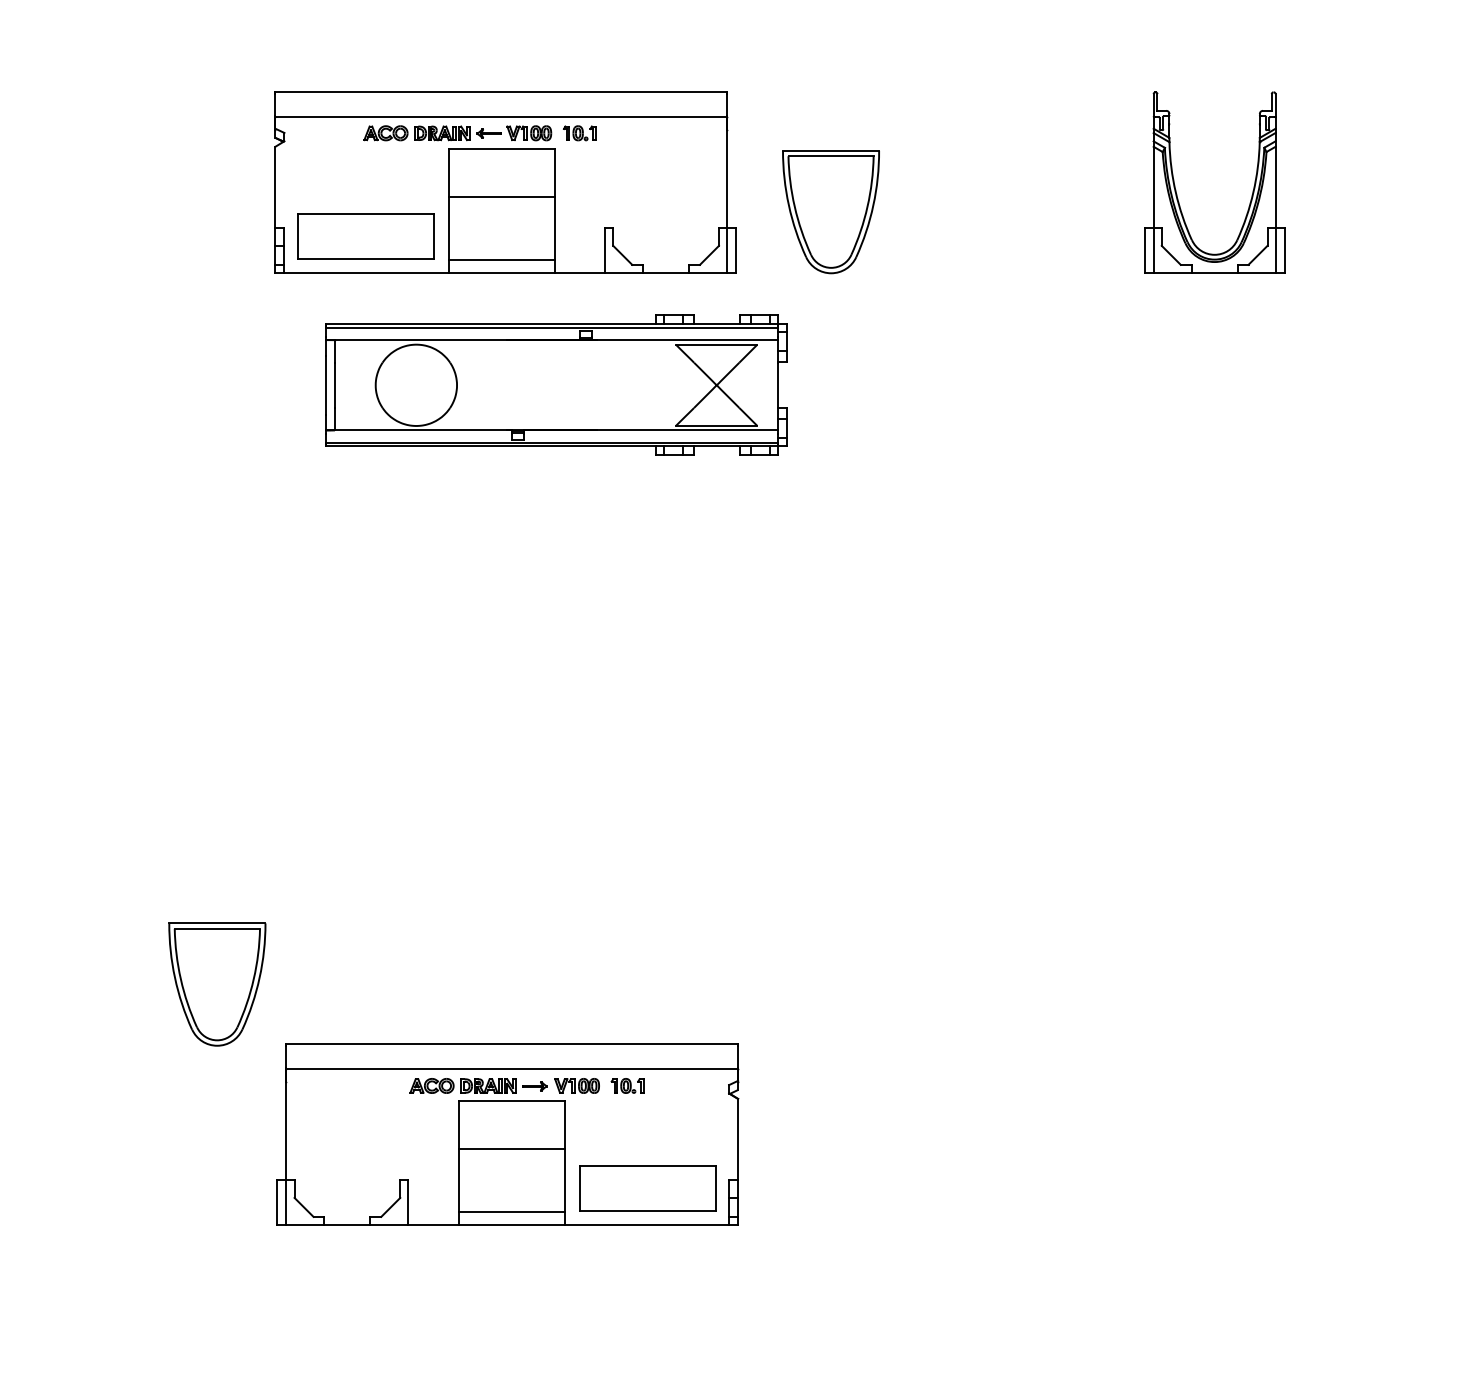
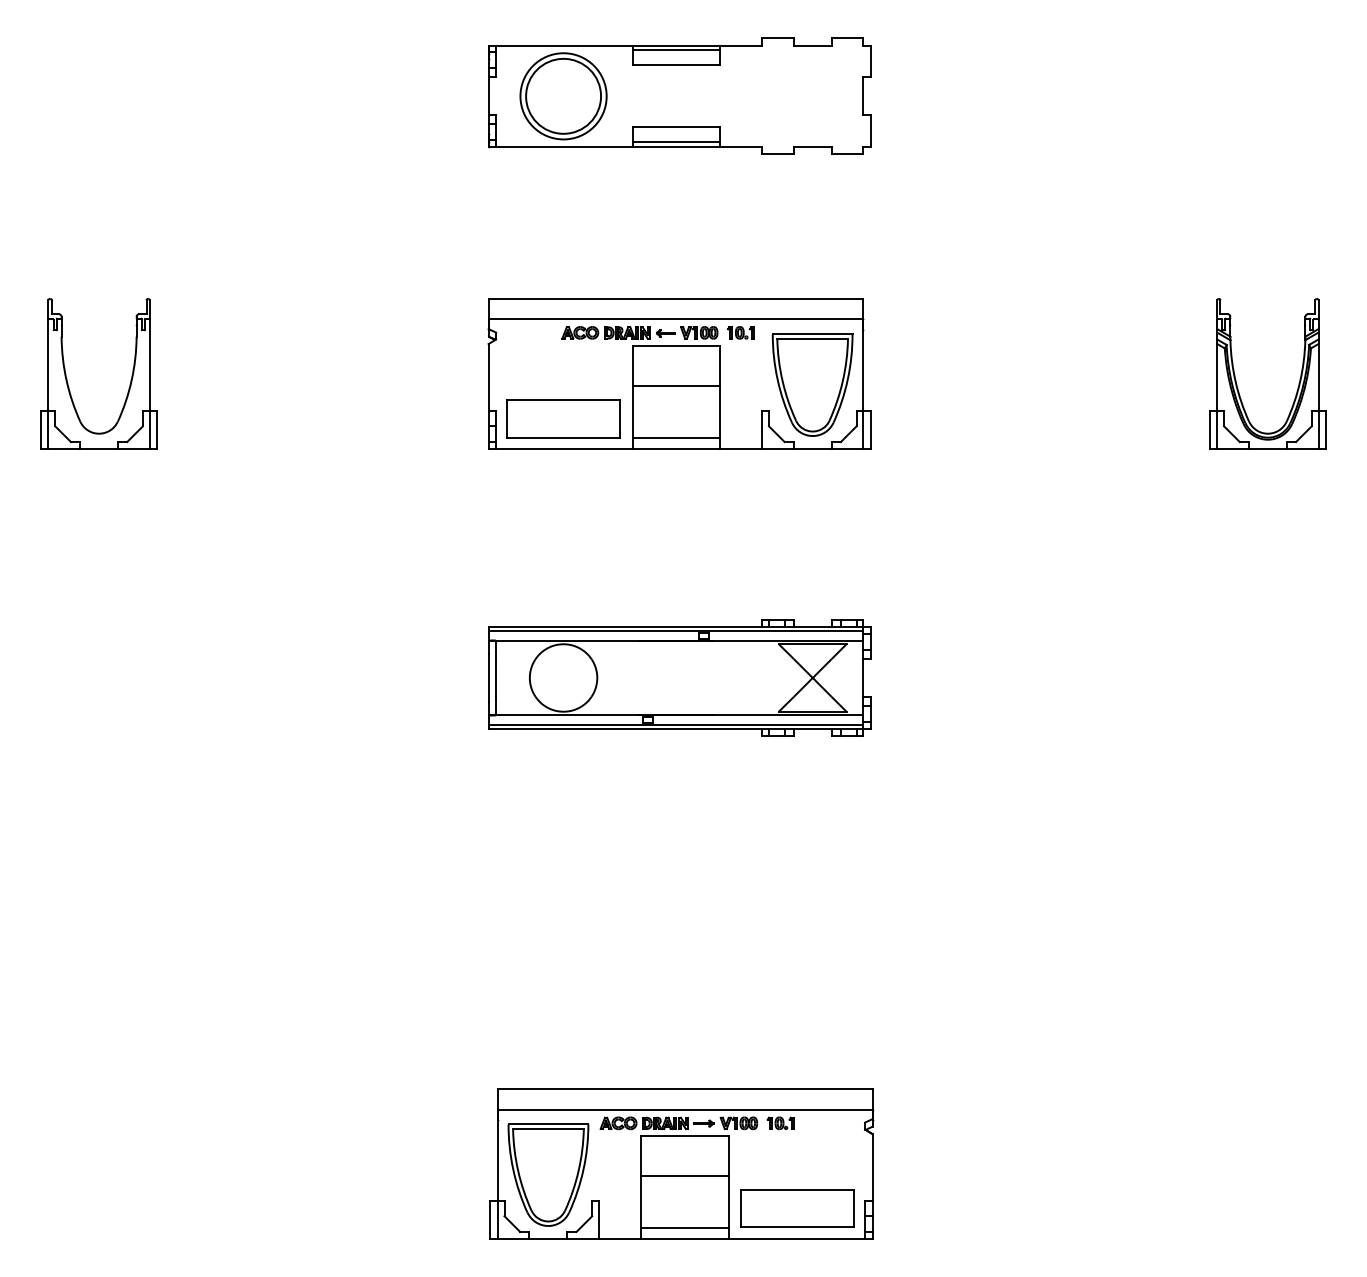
part: (830, 211) -> (812, 384), moved
part: (556, 384) -> (679, 677), moved
part: (217, 983) -> (548, 1174), moved

